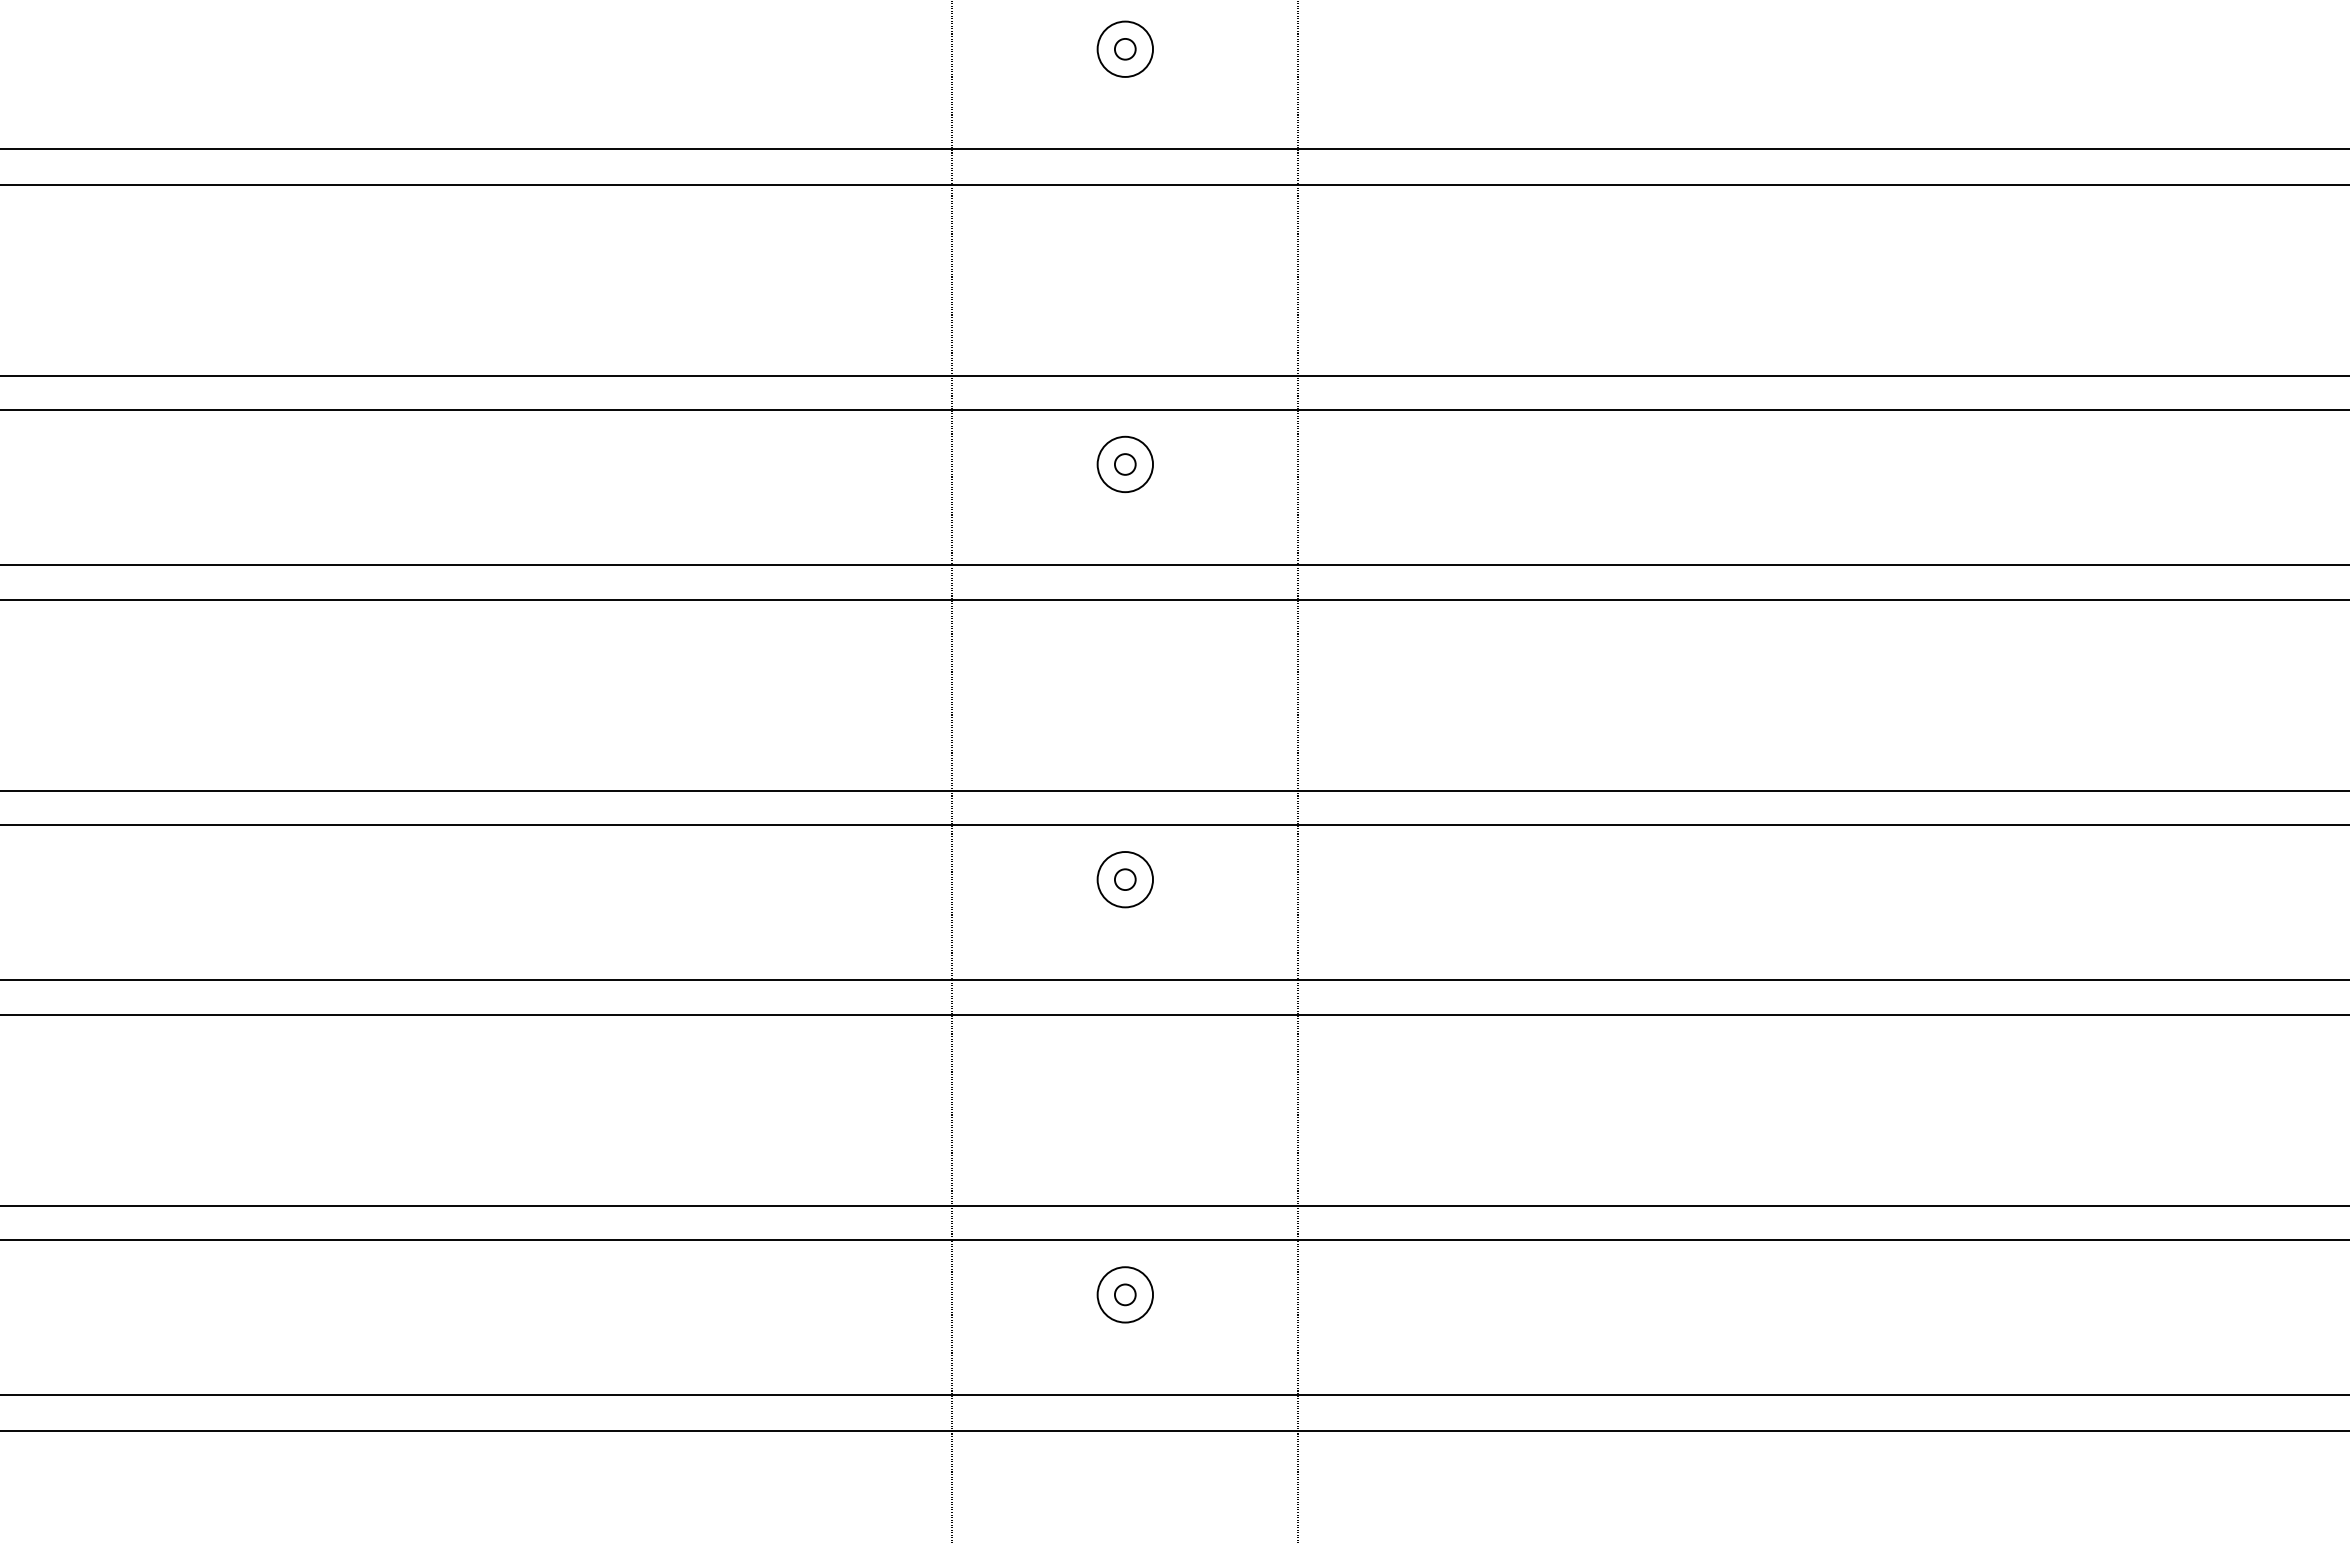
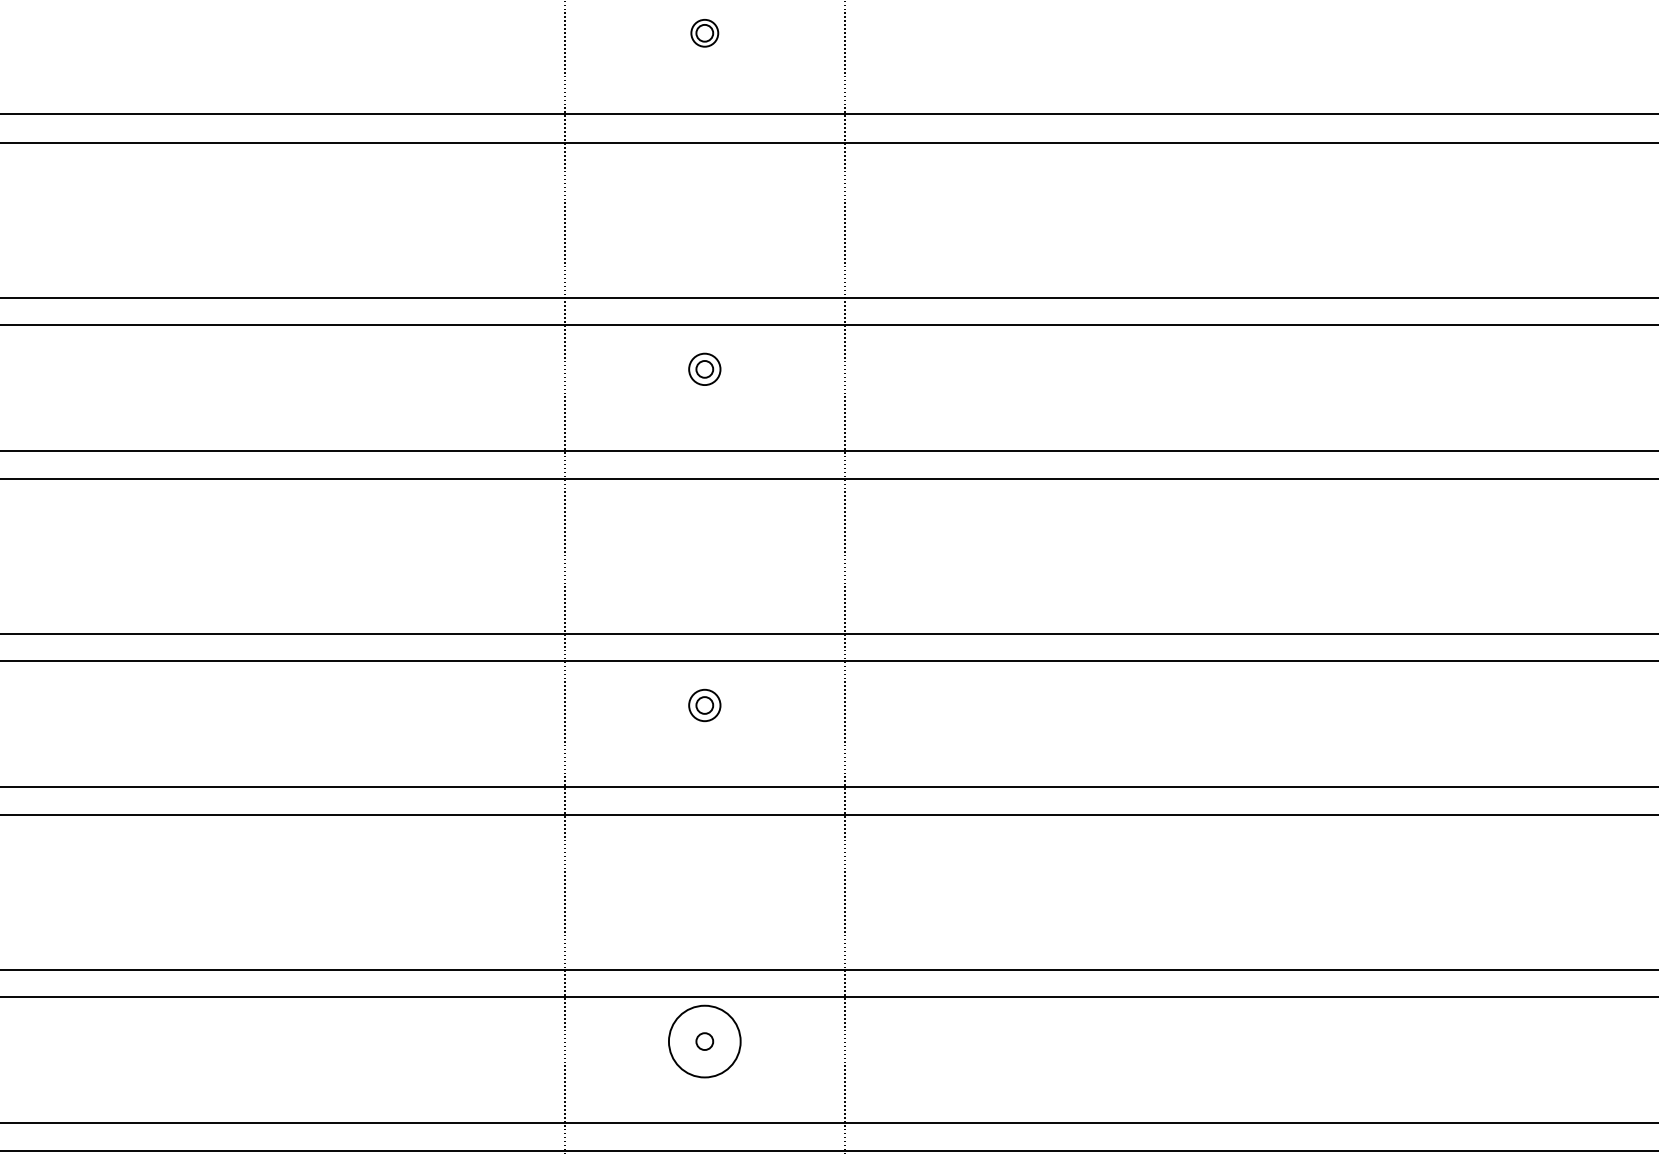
circle: (1125, 48) -> (704, 32), size x0.6
circle: (1125, 464) -> (704, 369), size x0.7
circle: (1125, 879) -> (704, 705), size x0.7
circle: (1125, 1294) -> (704, 1041), size x1.6

